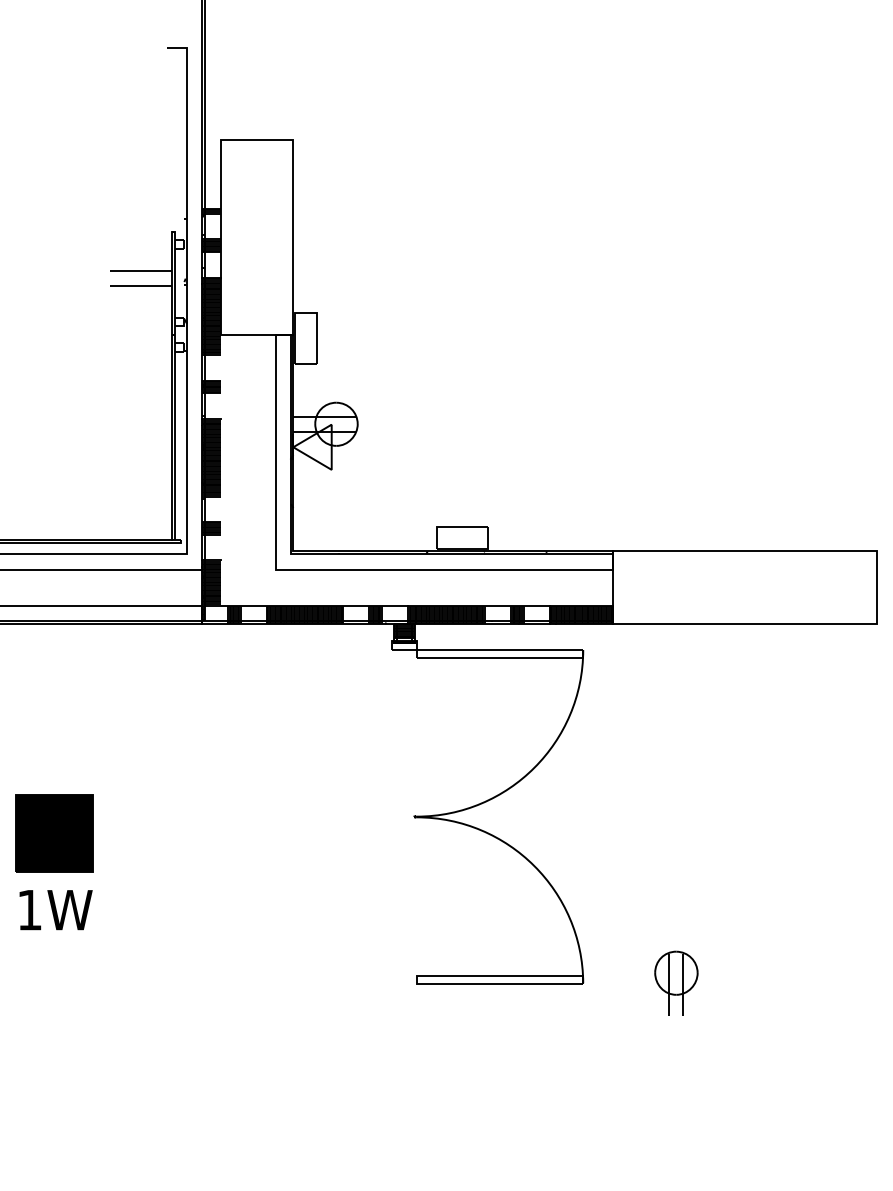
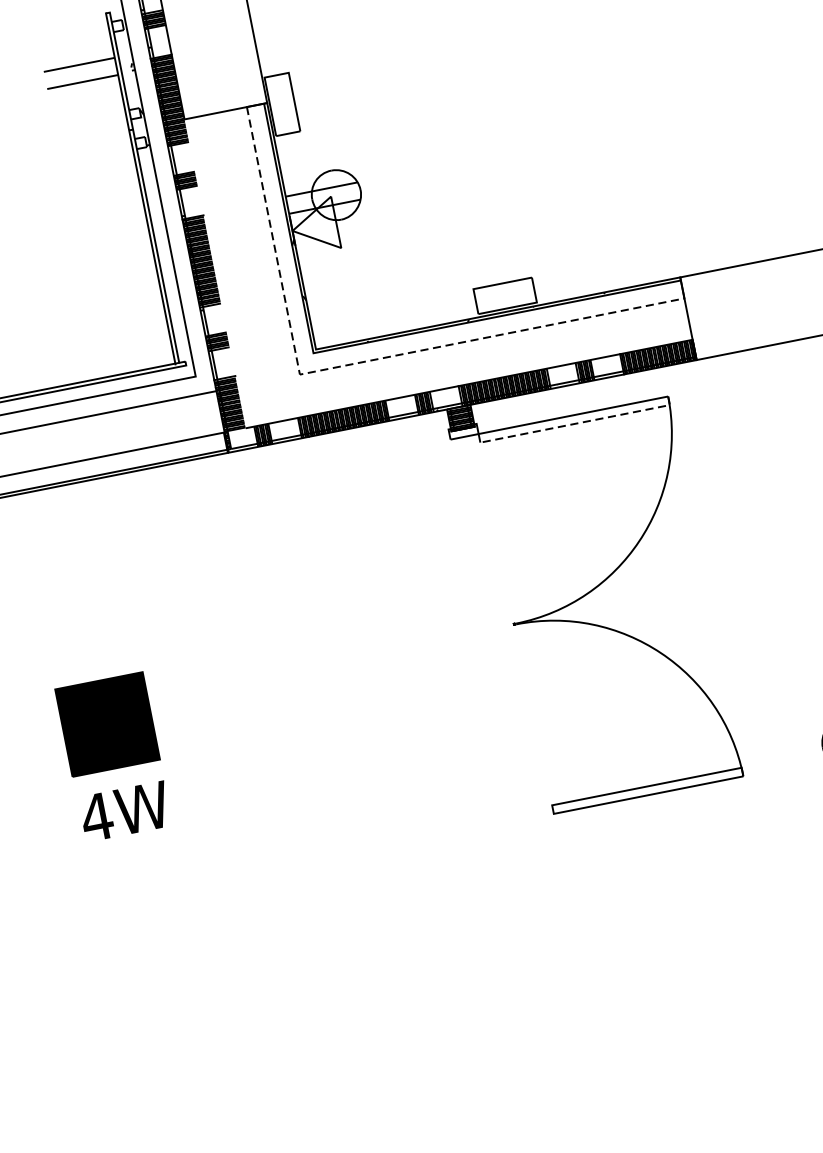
line: (326, 569) -> (357, 362), solid -> dashed
line: (504, 657) -> (580, 422), solid -> dashed
text: (29, 910) -> (96, 817), 1W -> 4W

